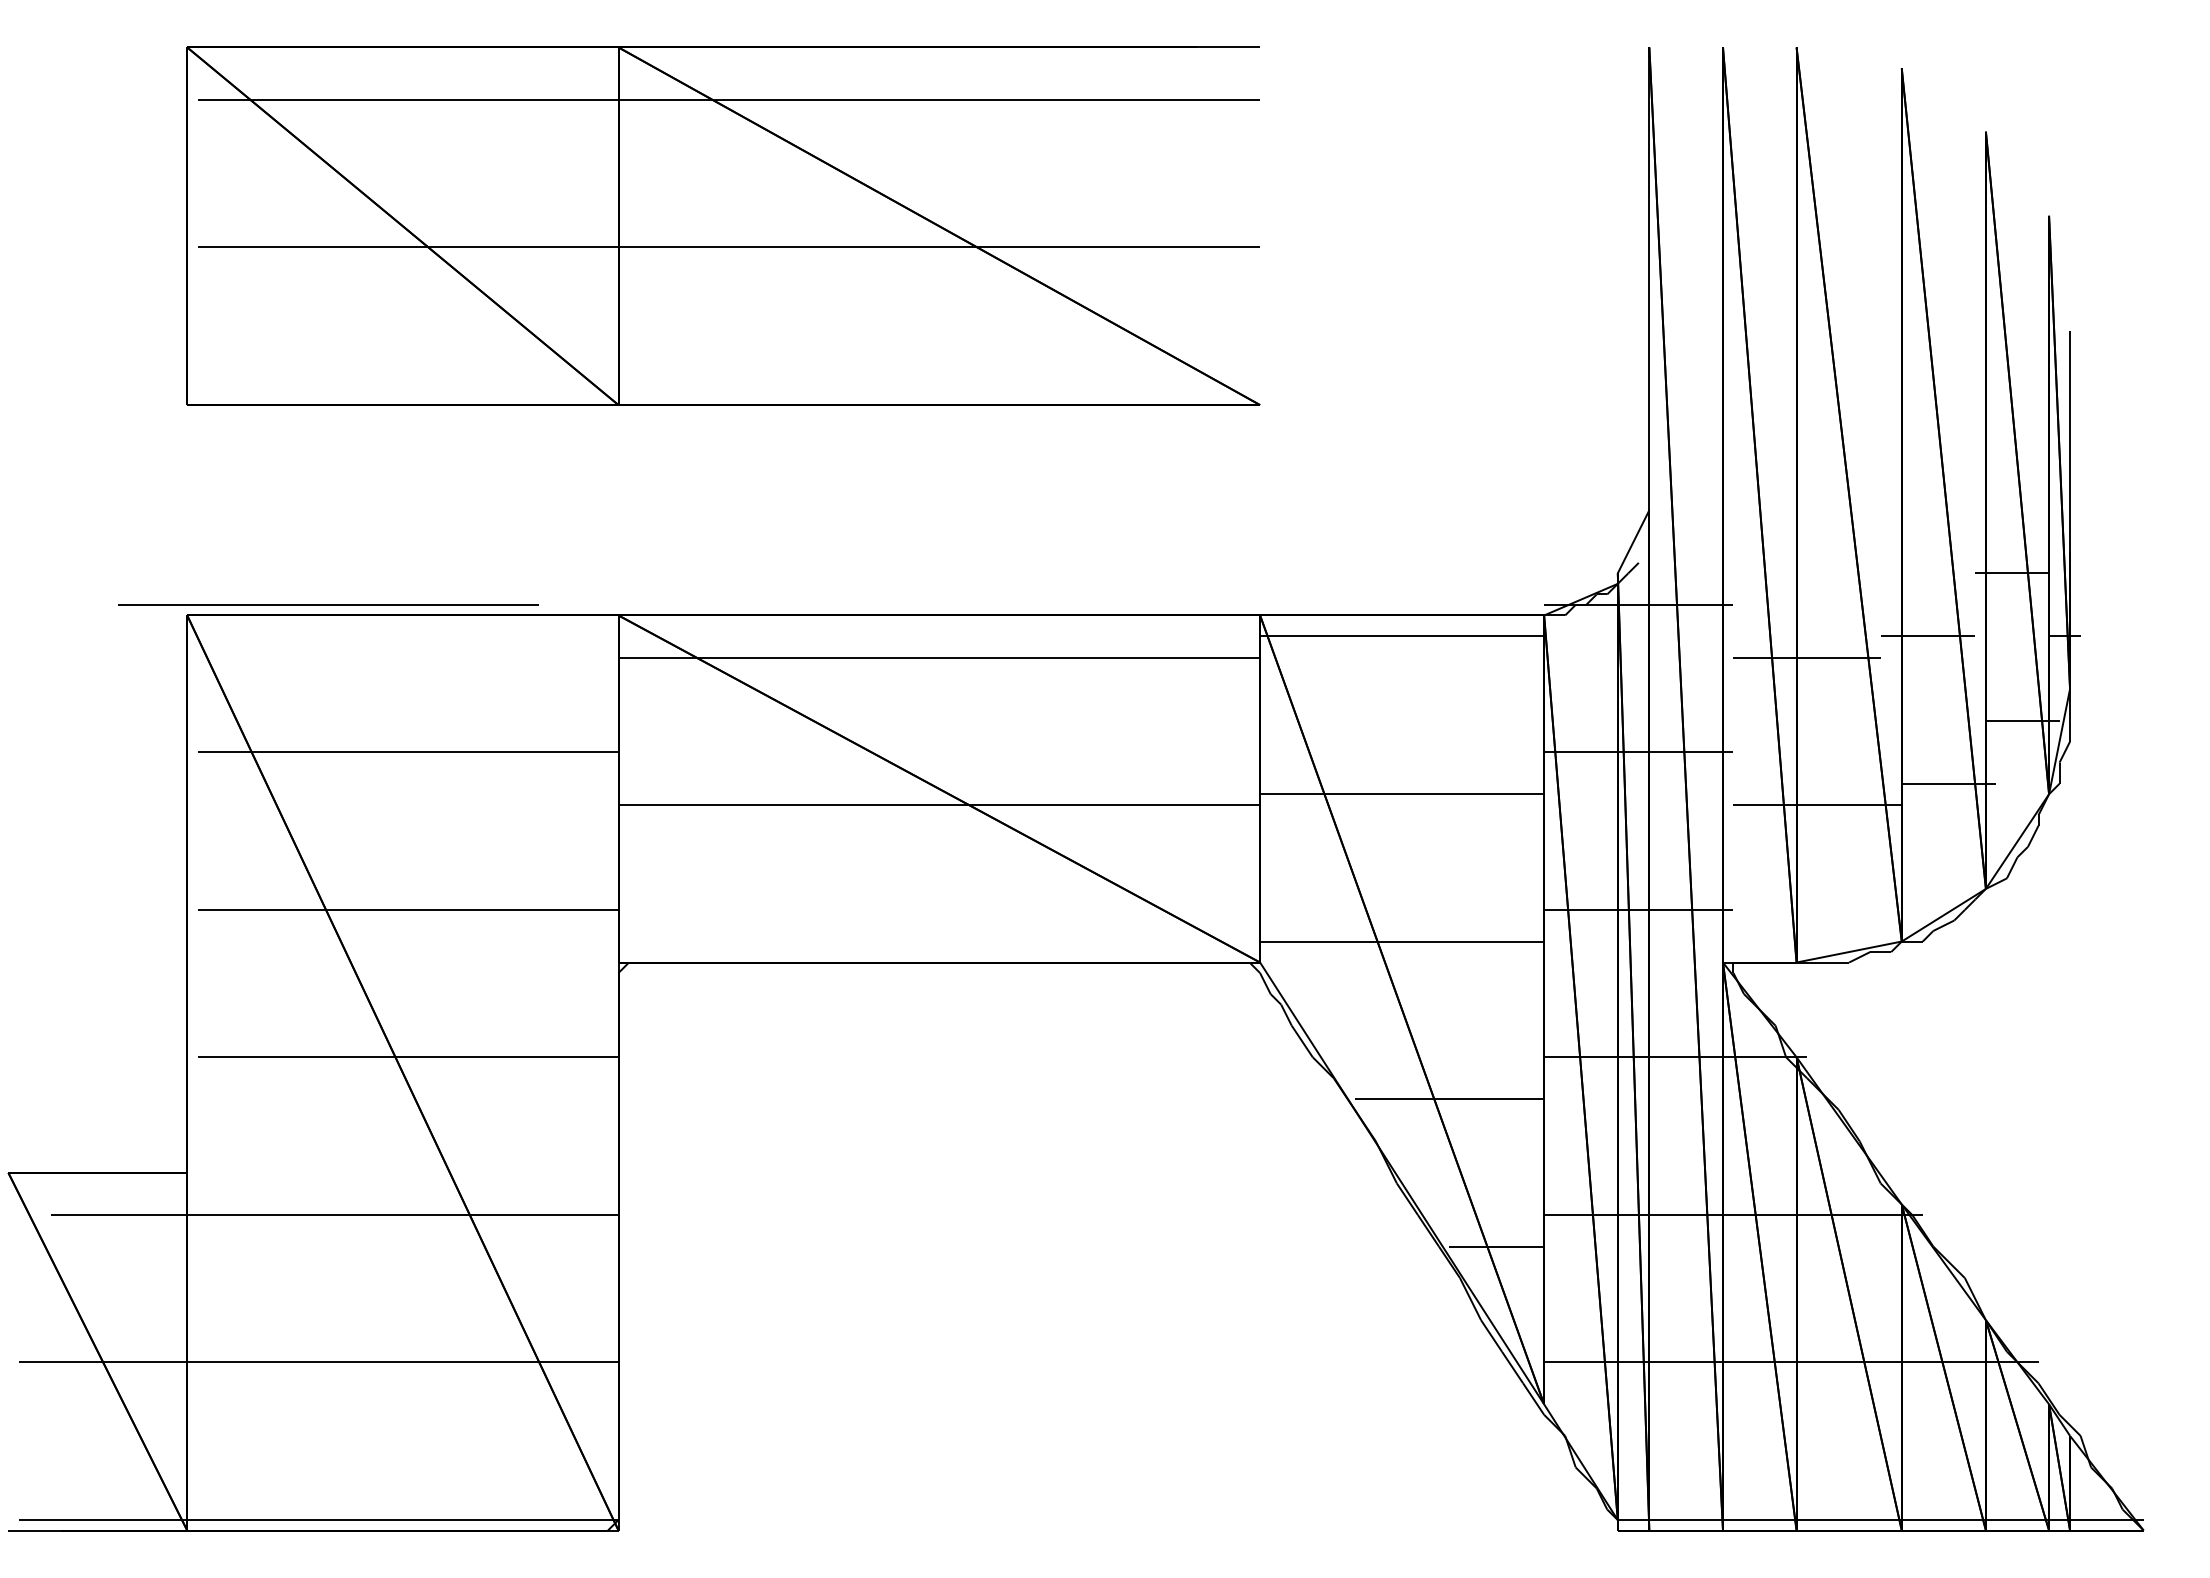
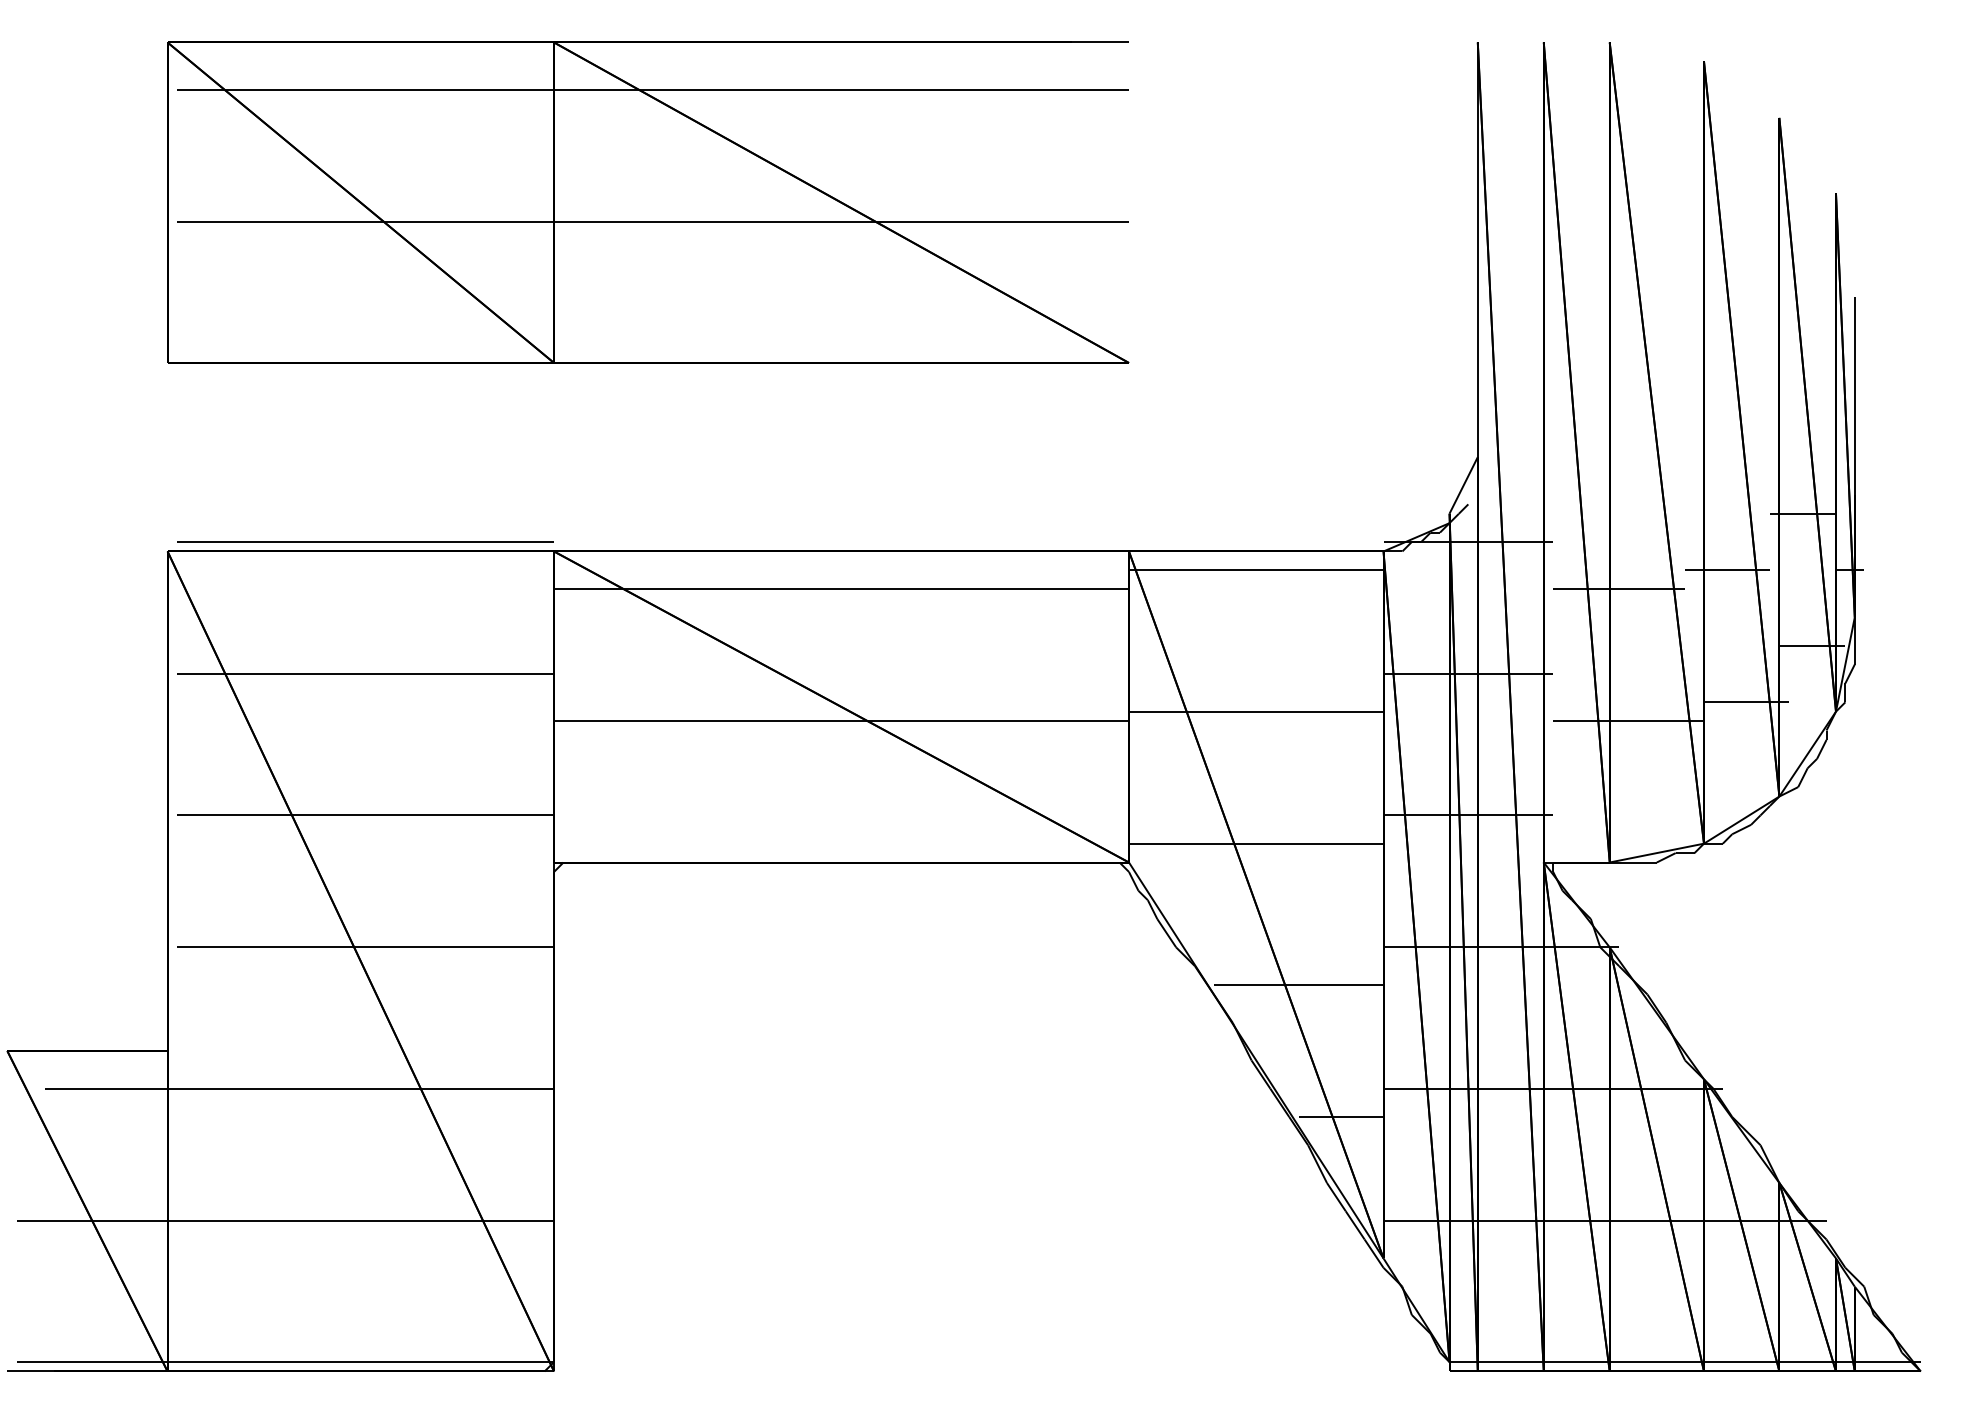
line: (328, 604) -> (365, 541), moved

